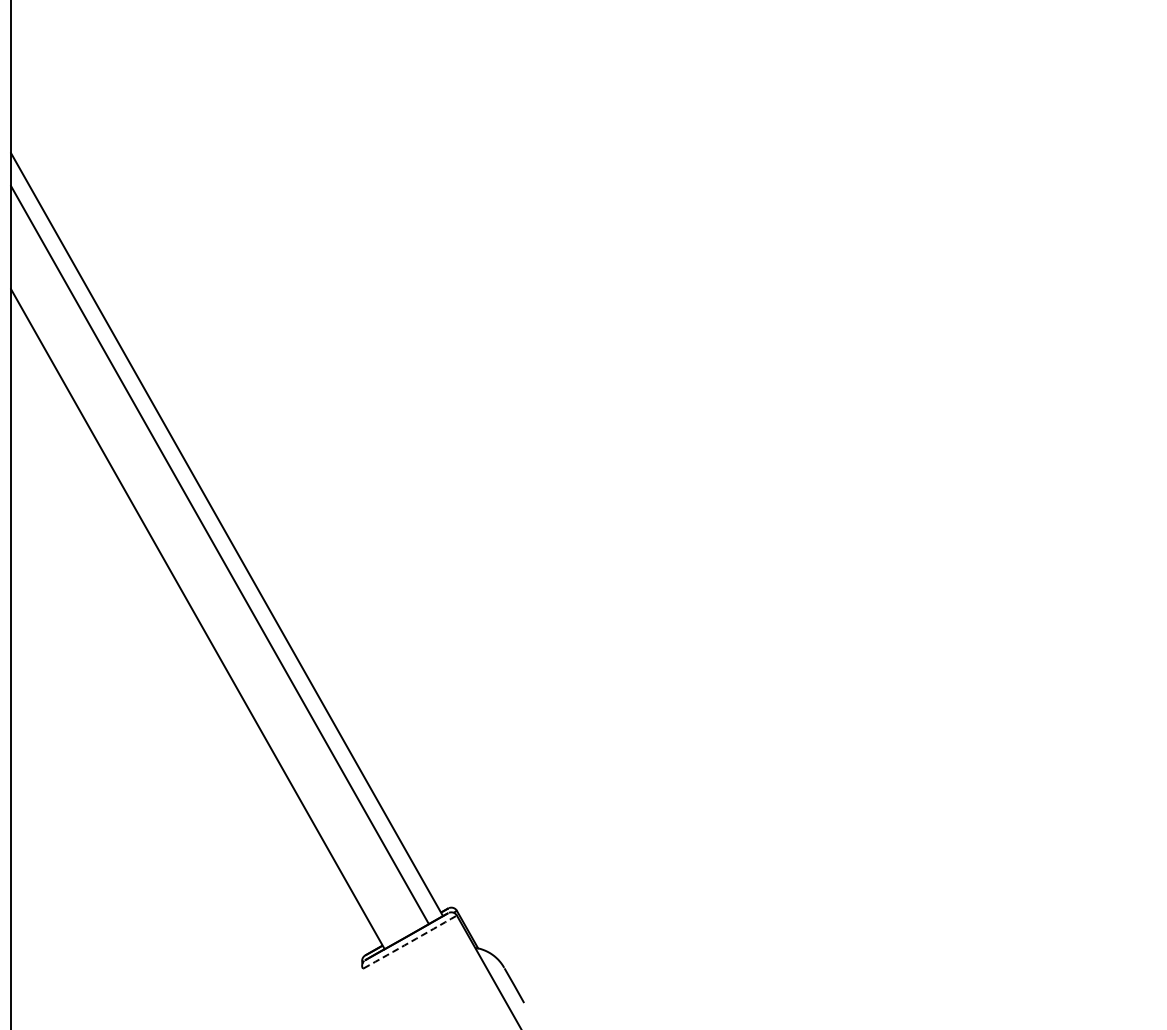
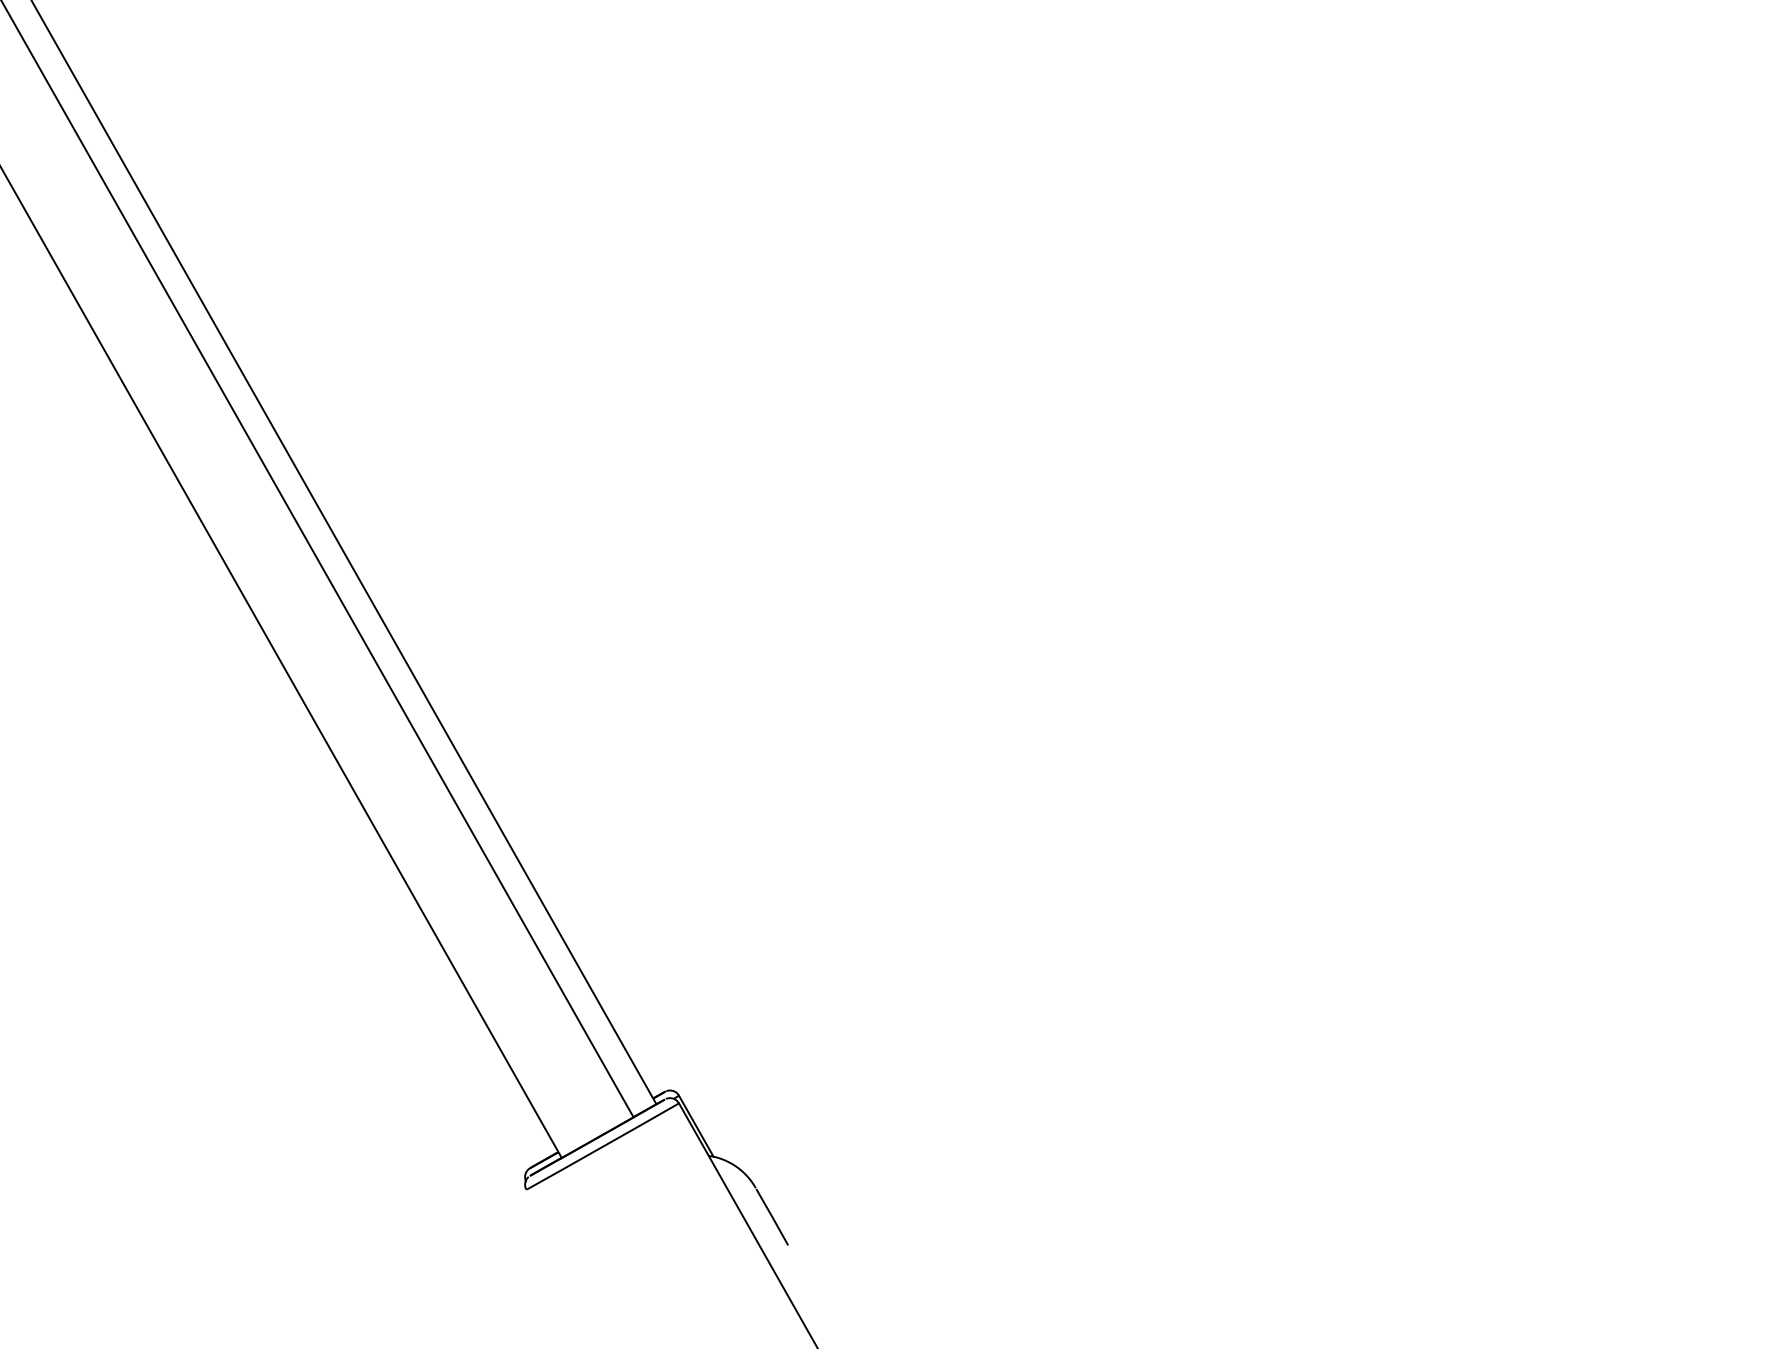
arc: (410, 942) -> (603, 1147), dashed -> solid

